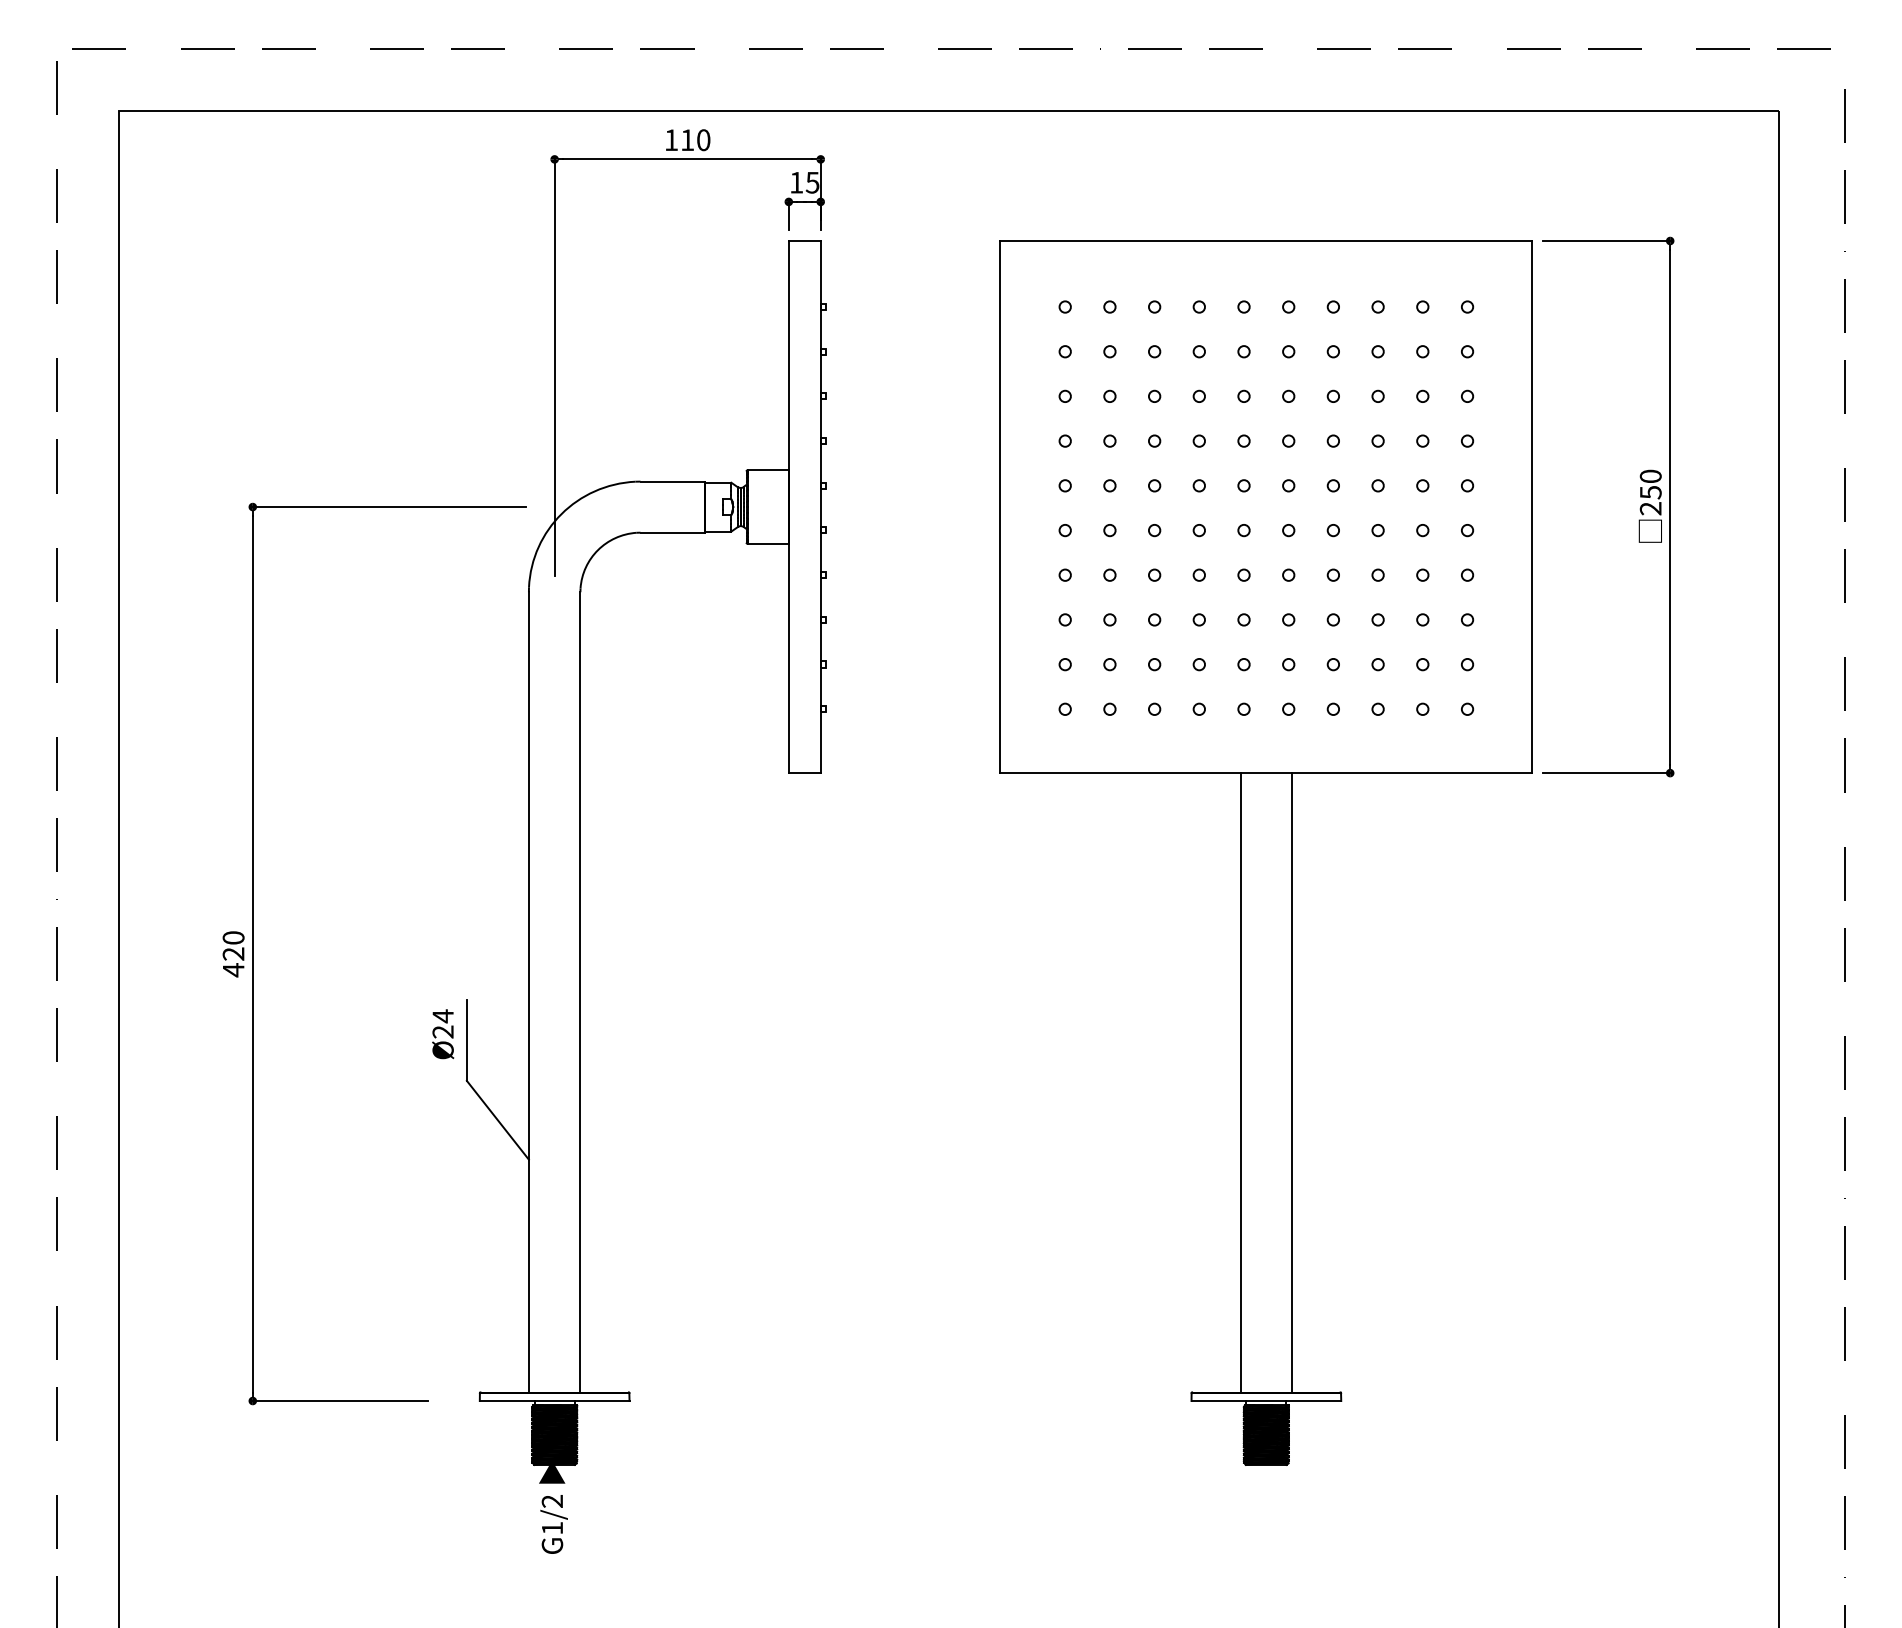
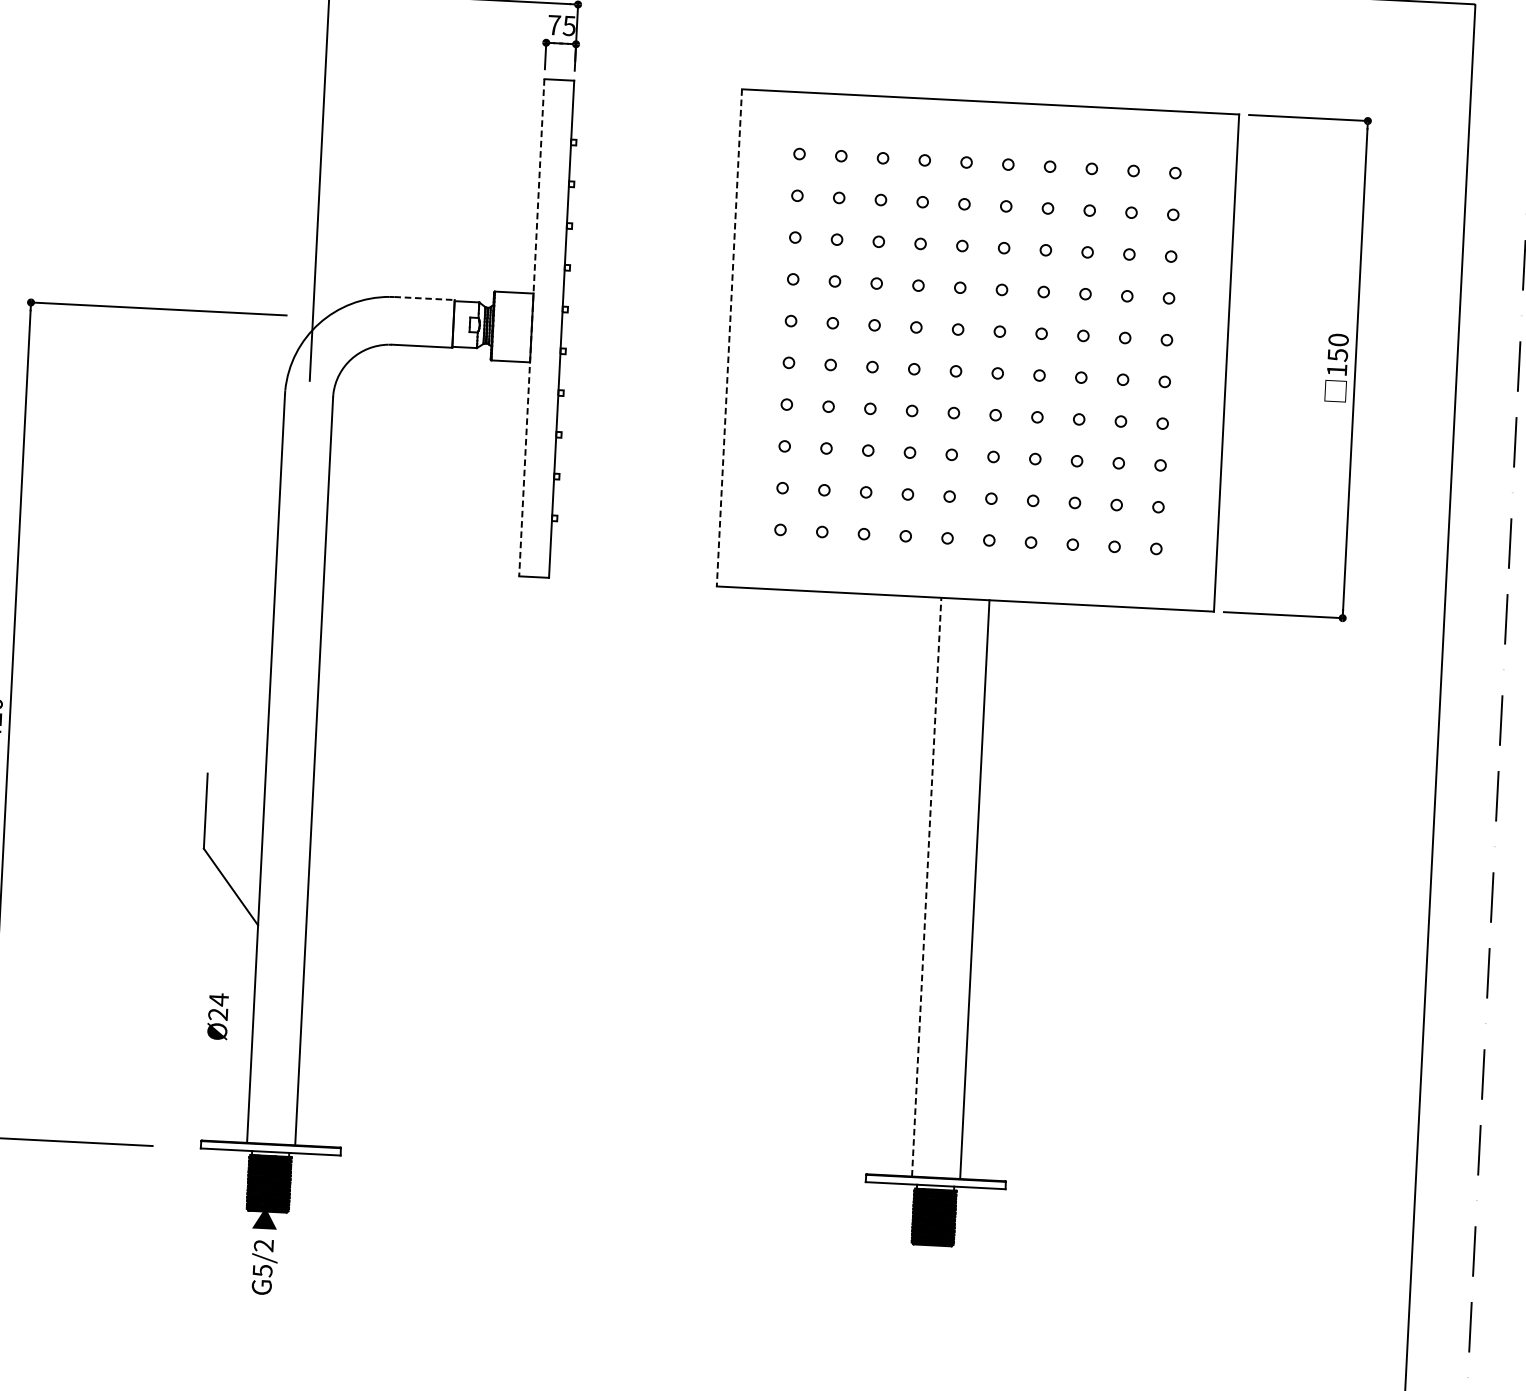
text: (796, 182) -> (554, 24), 15 -> 75
line: (673, 481) -> (425, 298), solid -> dashed
line: (788, 507) -> (531, 328), solid -> dashed
line: (1000, 507) -> (729, 338), solid -> dashed
text: (1650, 508) -> (1336, 369), 250 -> 150
text: (443, 1034) -> (218, 1016), moved
line: (1240, 1082) -> (926, 886), solid -> dashed
text: (552, 1528) -> (262, 1271), G1/2 -> G5/2

